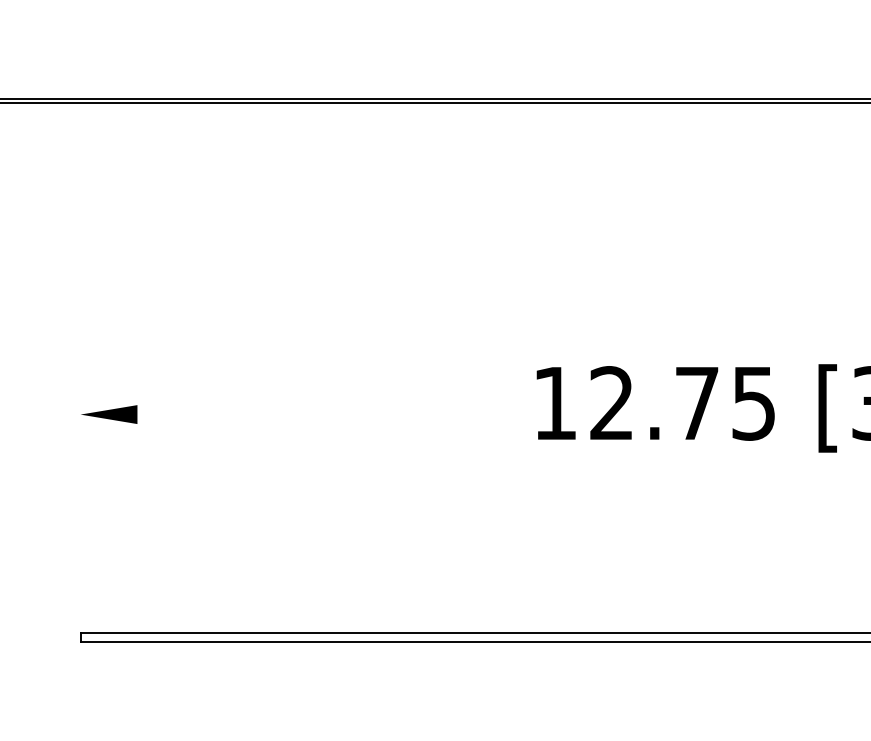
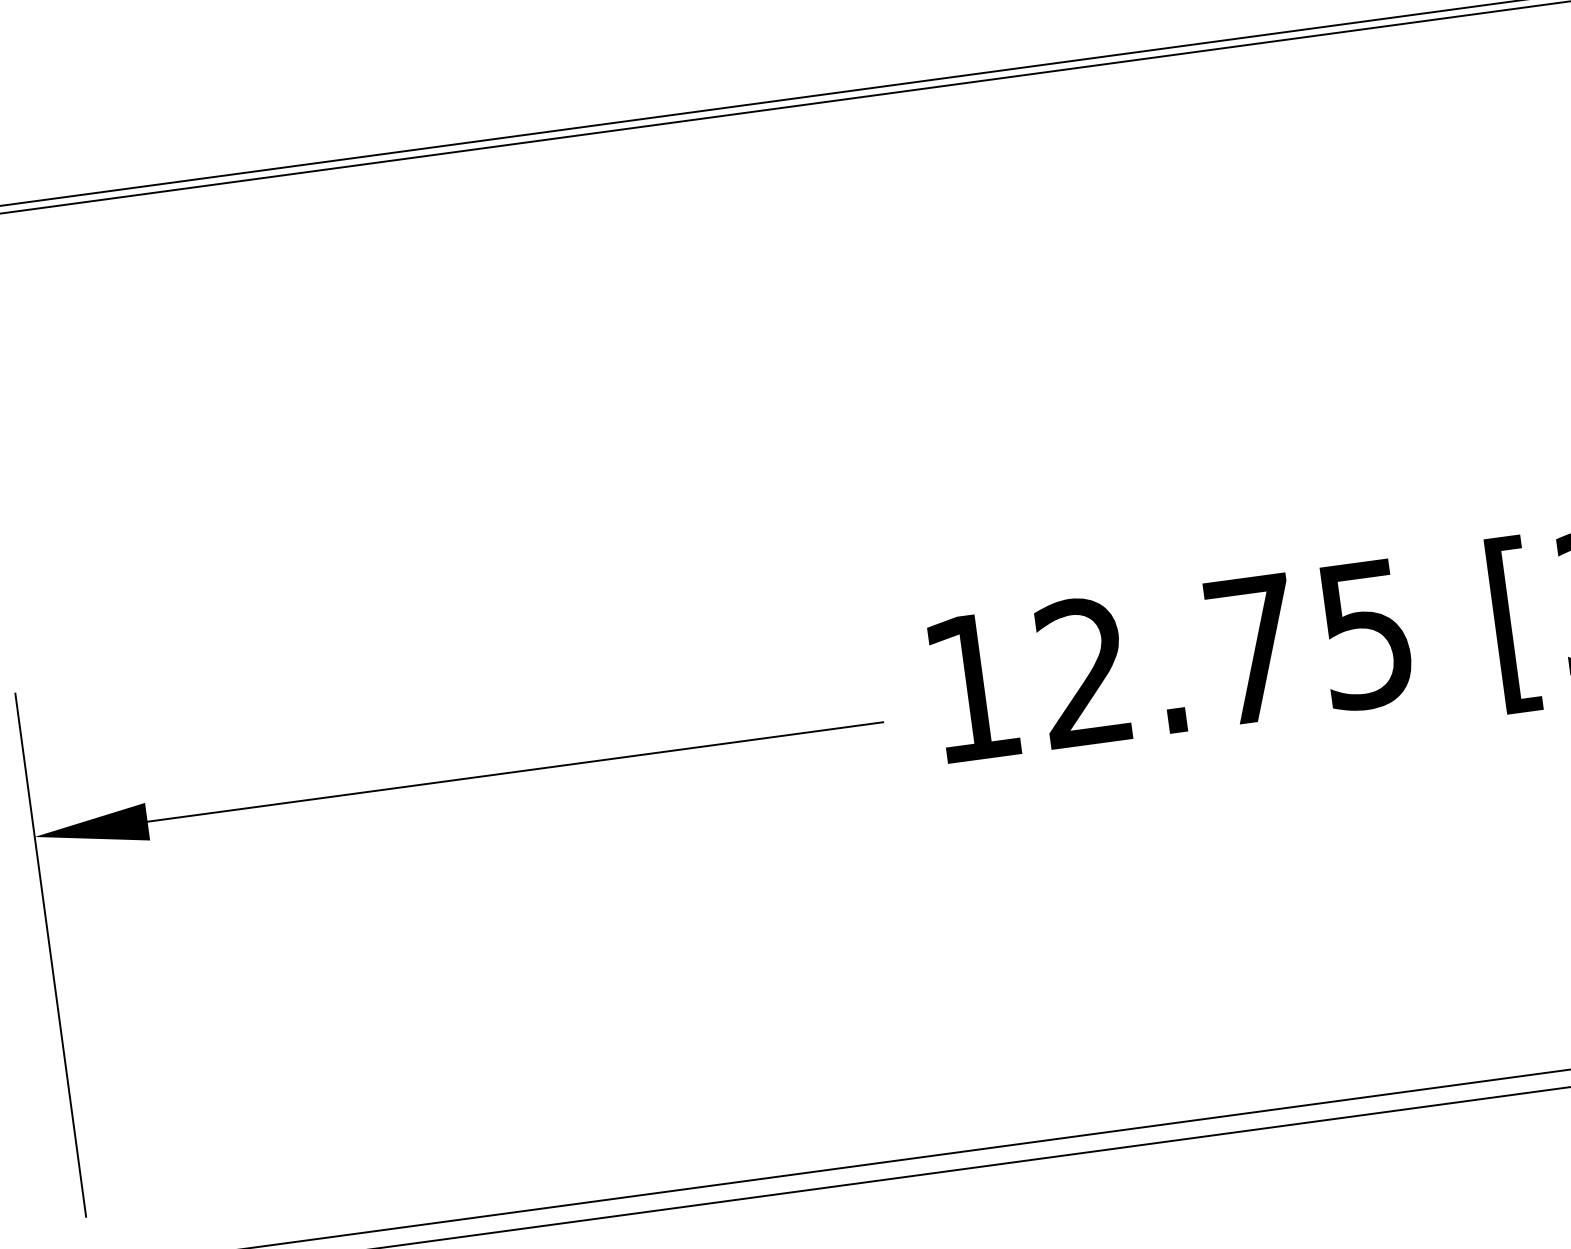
line: (322, 414) -> (514, 771), added
line: (80, 474) -> (50, 955), added

